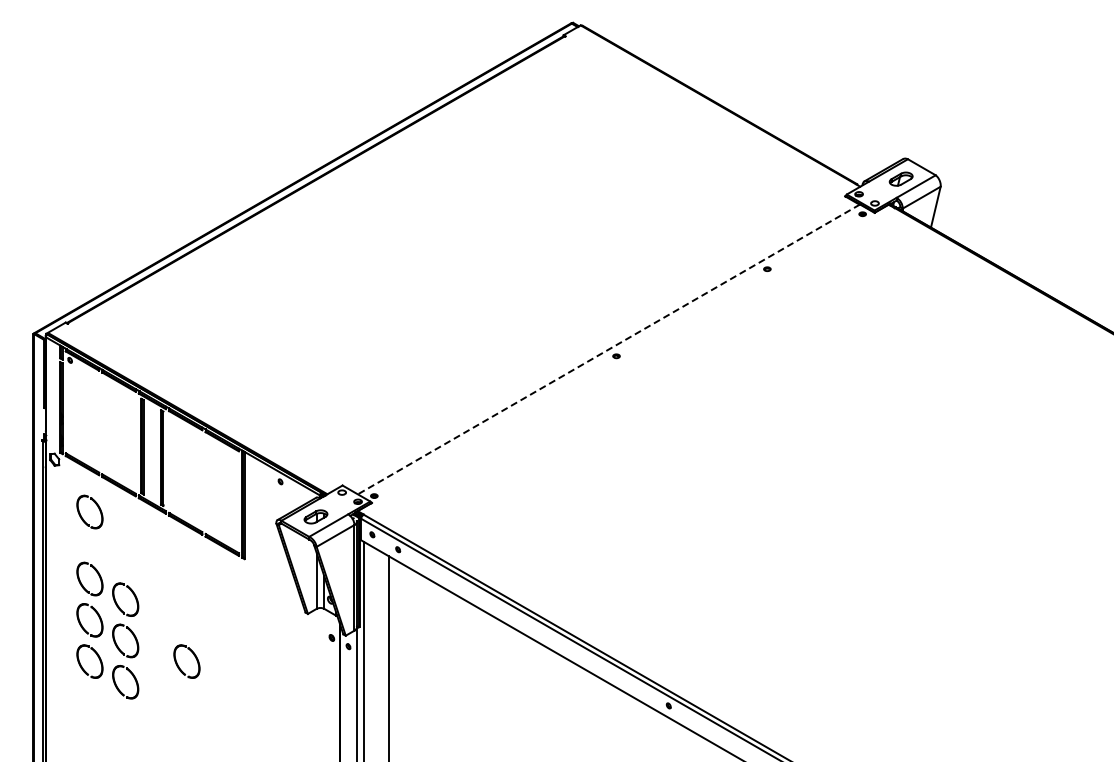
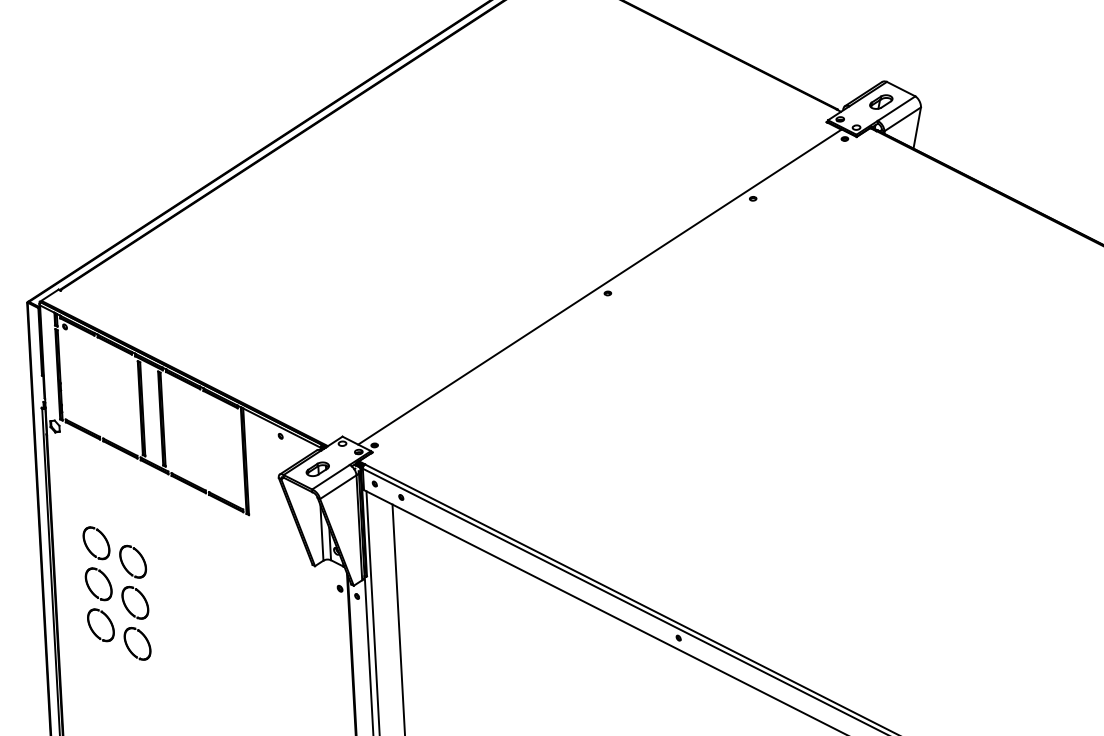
line: (608, 349) -> (599, 287), dashed -> solid
part: (97, 507) -> (100, 471), removed
part: (178, 664) -> (189, 623), removed

